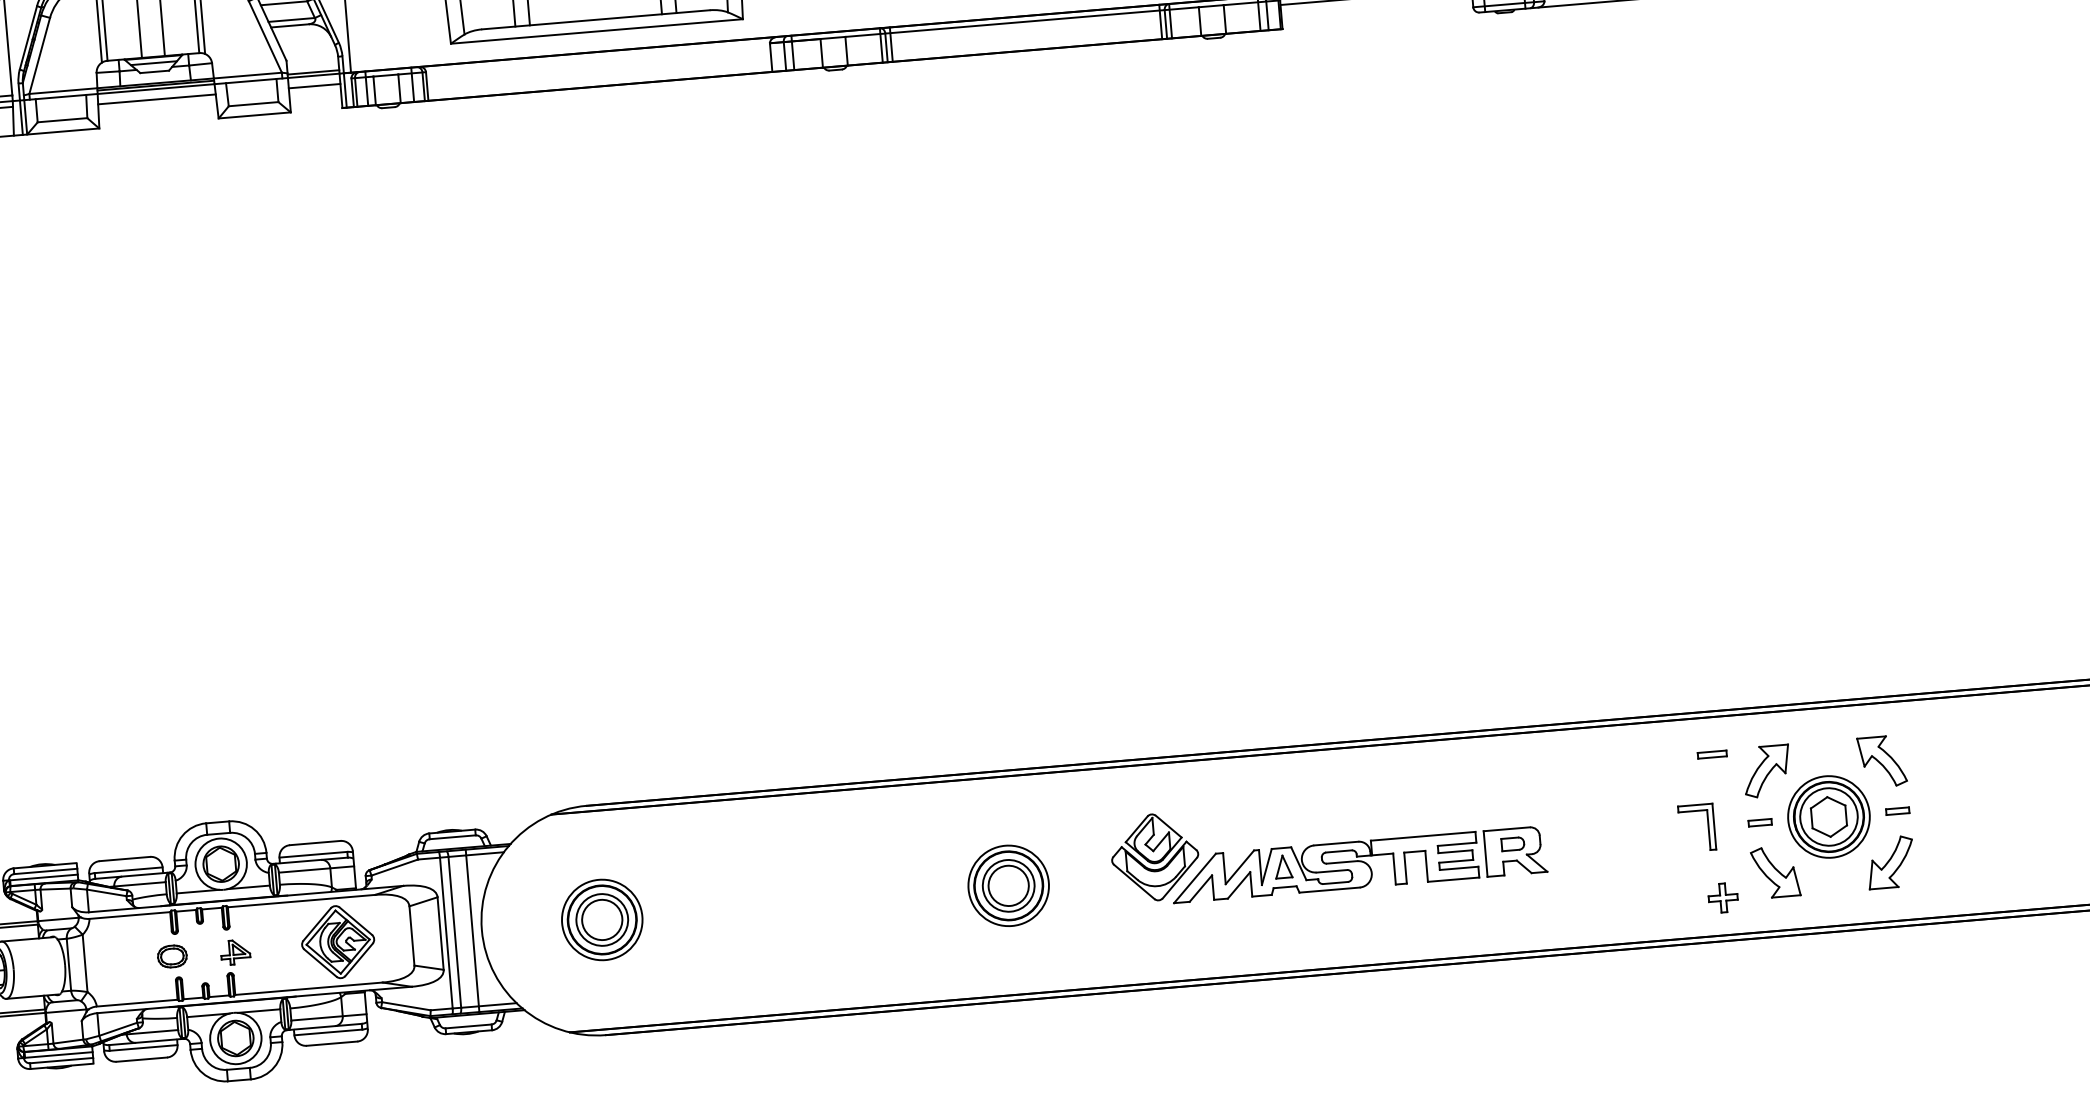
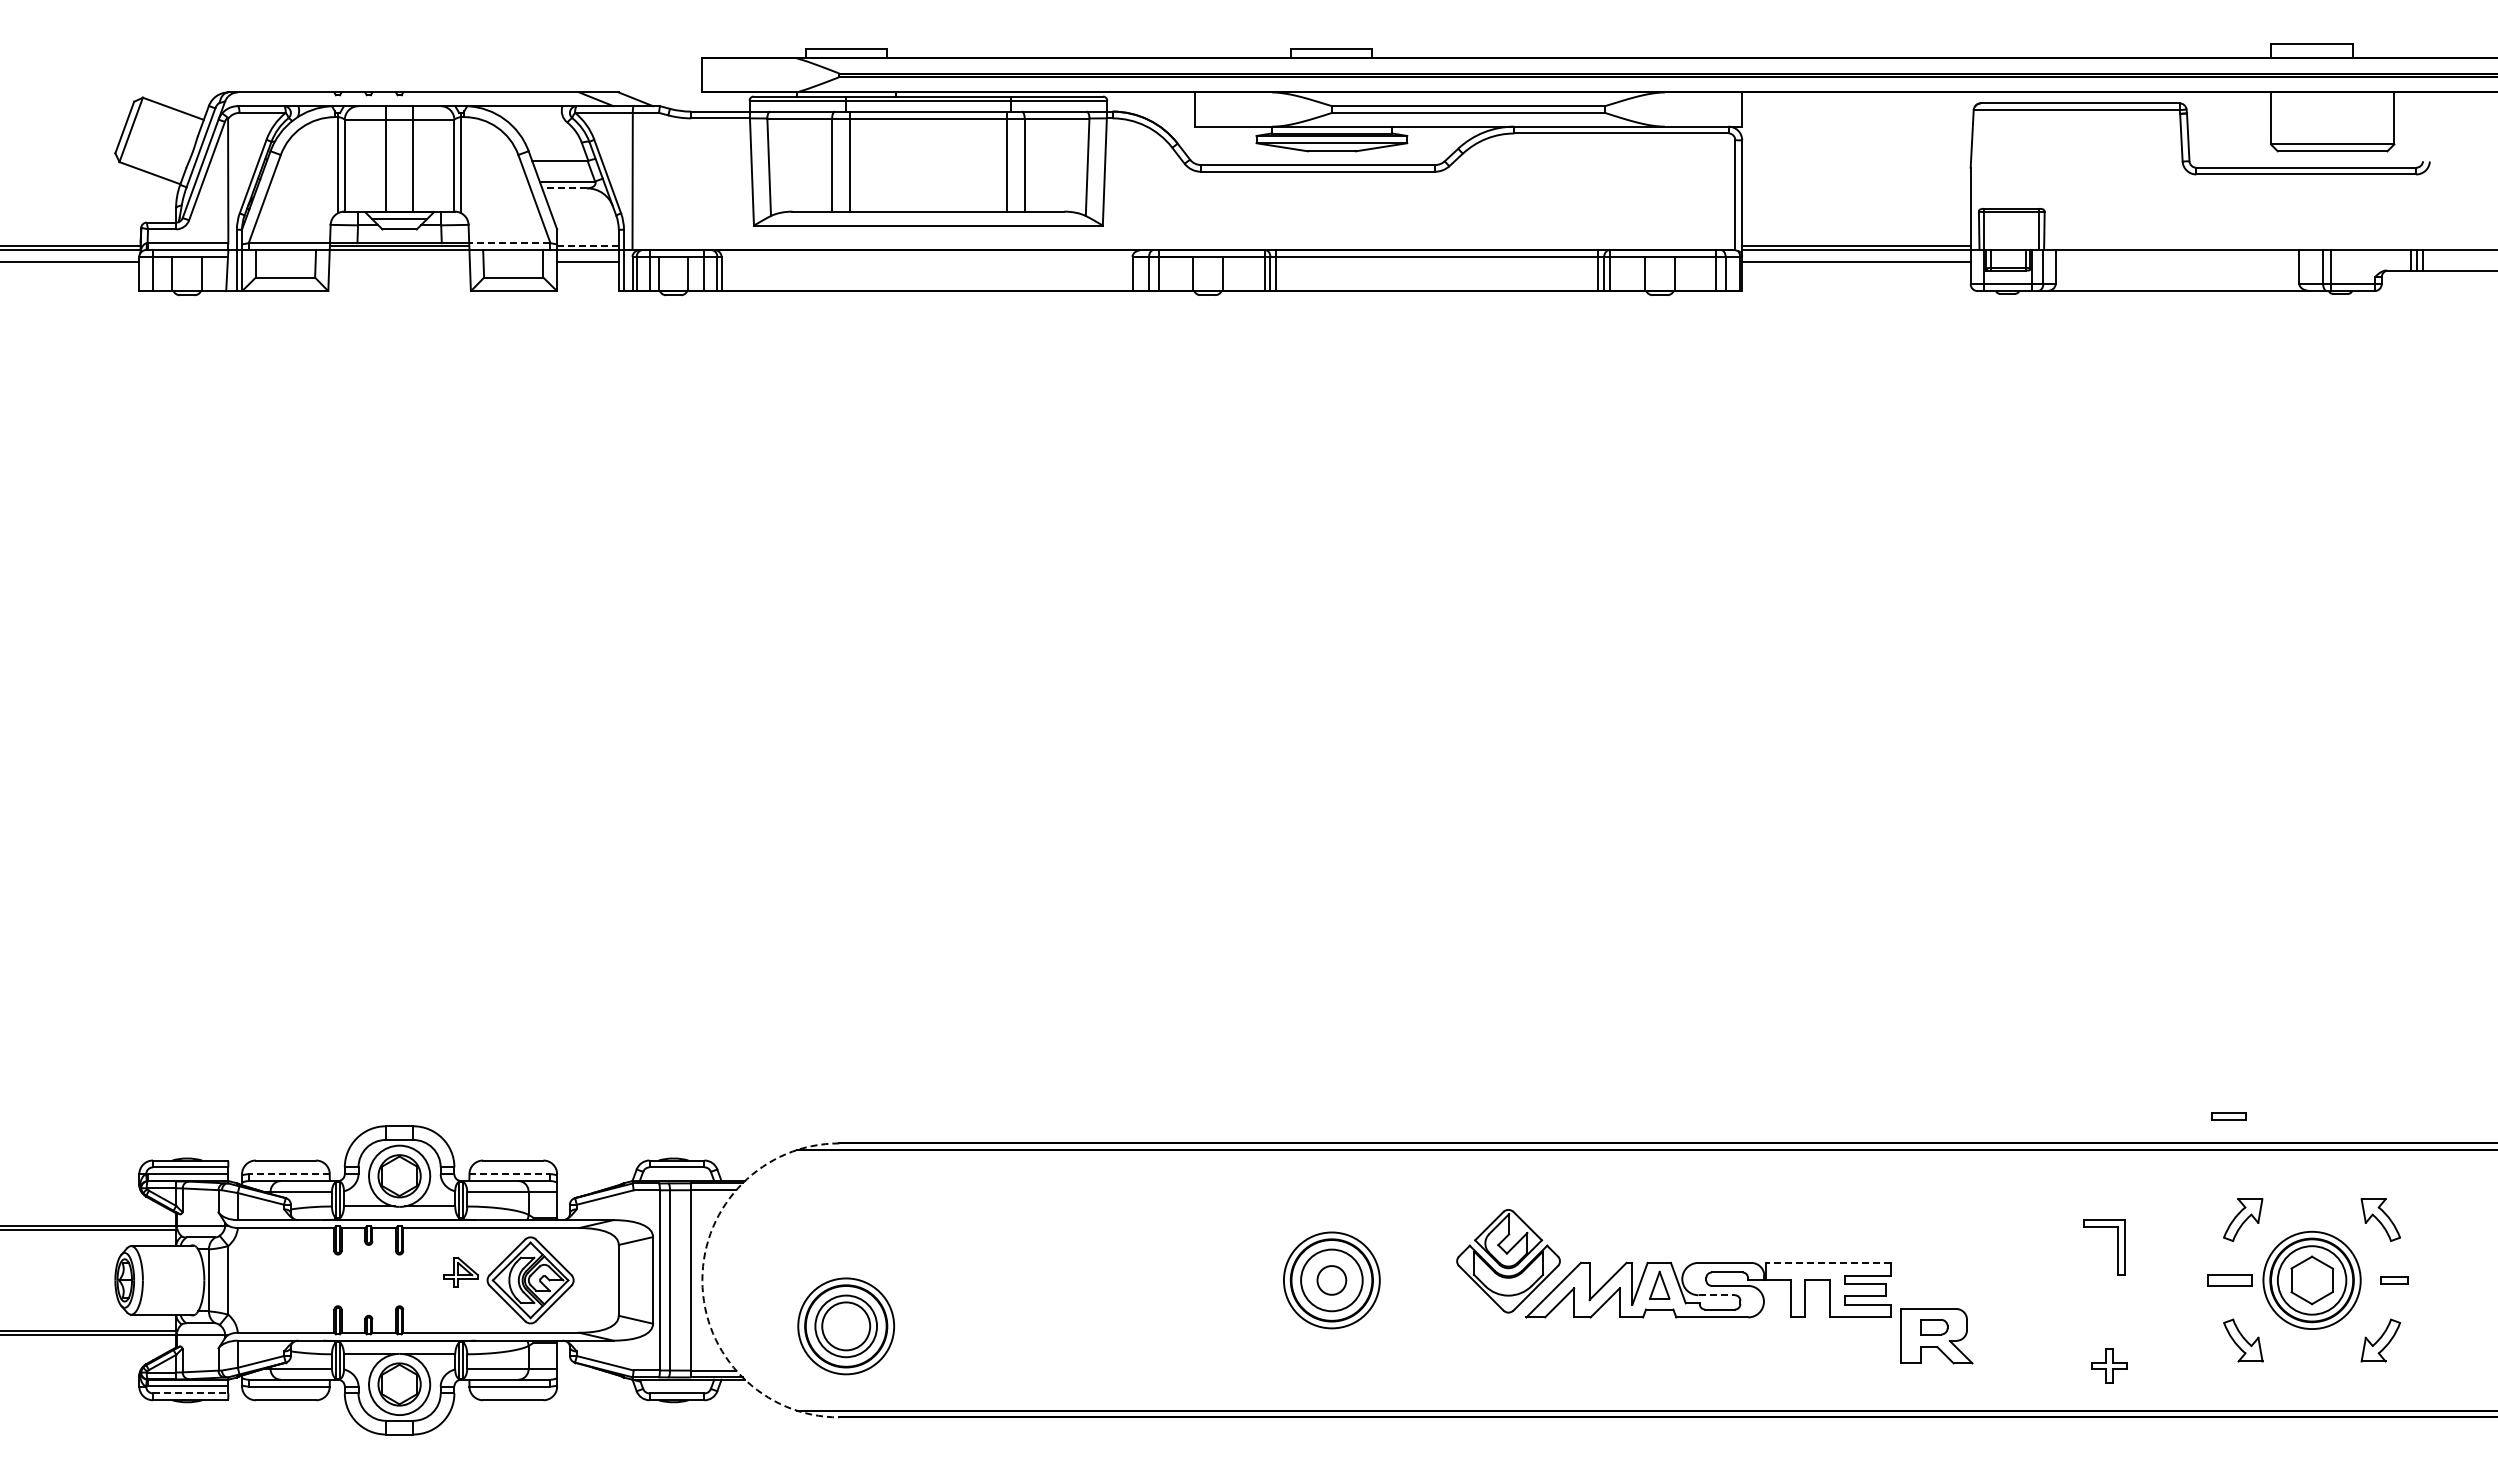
line: (289, 26) -> (564, 188), solid -> dashed
line: (313, 72) -> (587, 245), solid -> dashed
line: (247, 75) -> (509, 243), solid -> dashed
line: (156, 99) -> (399, 262), removed
part: (1711, 754) -> (2228, 1116), moved
part: (1881, 761) -> (2380, 1219), size x0.7
part: (1766, 770) -> (2242, 1219), size x0.7
part: (1759, 822) -> (2229, 1280), size x1.6
part: (1707, 827) -> (2117, 1247), moved
line: (1423, 835) -> (1828, 1262), solid -> dashed
part: (1515, 851) -> (1936, 1336), moved
line: (313, 855) -> (509, 1174), solid -> dashed
part: (1890, 862) -> (2380, 1340), size x0.7
line: (128, 870) -> (289, 1174), solid -> dashed
line: (1332, 871) -> (1717, 1295), solid -> dashed
part: (1775, 872) -> (2243, 1340), size x0.7
circle: (1008, 885) -> (1331, 1280), size x0.6
part: (1723, 897) -> (2109, 1365), moved
part: (602, 920) -> (846, 1326), moved
arc: (482, 930) -> (702, 1280), solid -> dashed
part: (235, 952) -> (460, 1272), moved
part: (172, 956) -> (332, 1280), removed
line: (61, 1060) -> (190, 1393), solid -> dashed

